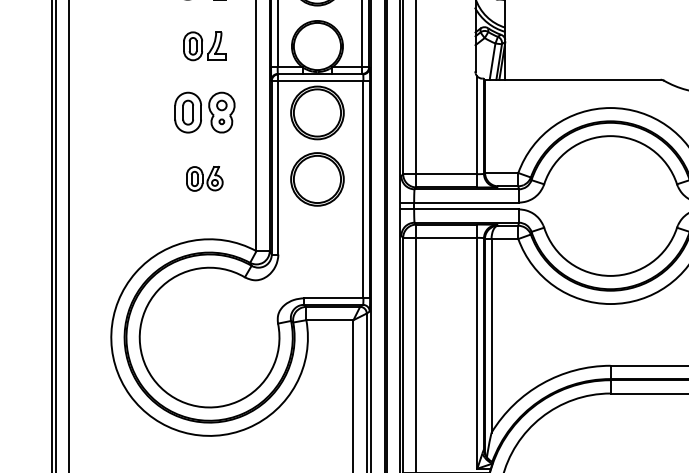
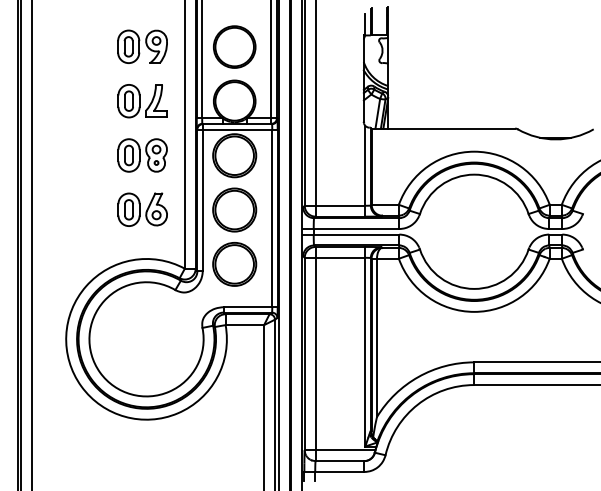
part: (204, 46) -> (142, 101), size x1.43
part: (204, 178) -> (142, 209), size x1.67
part: (317, 246) -> (234, 264), added

